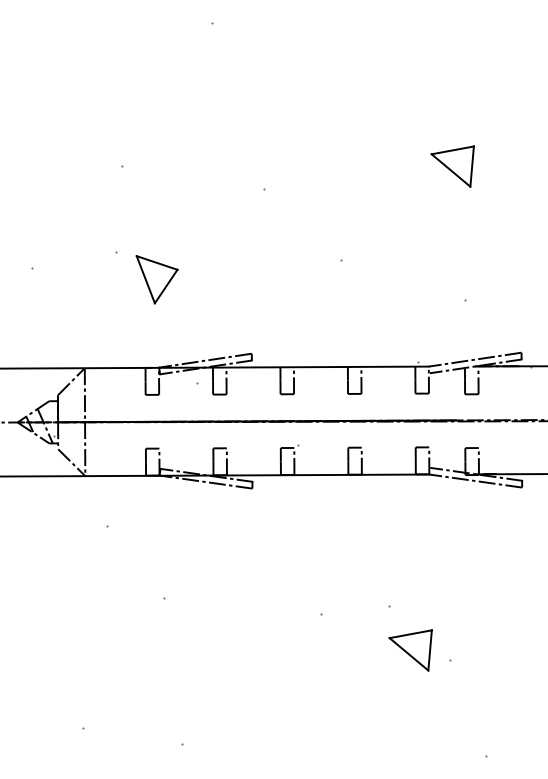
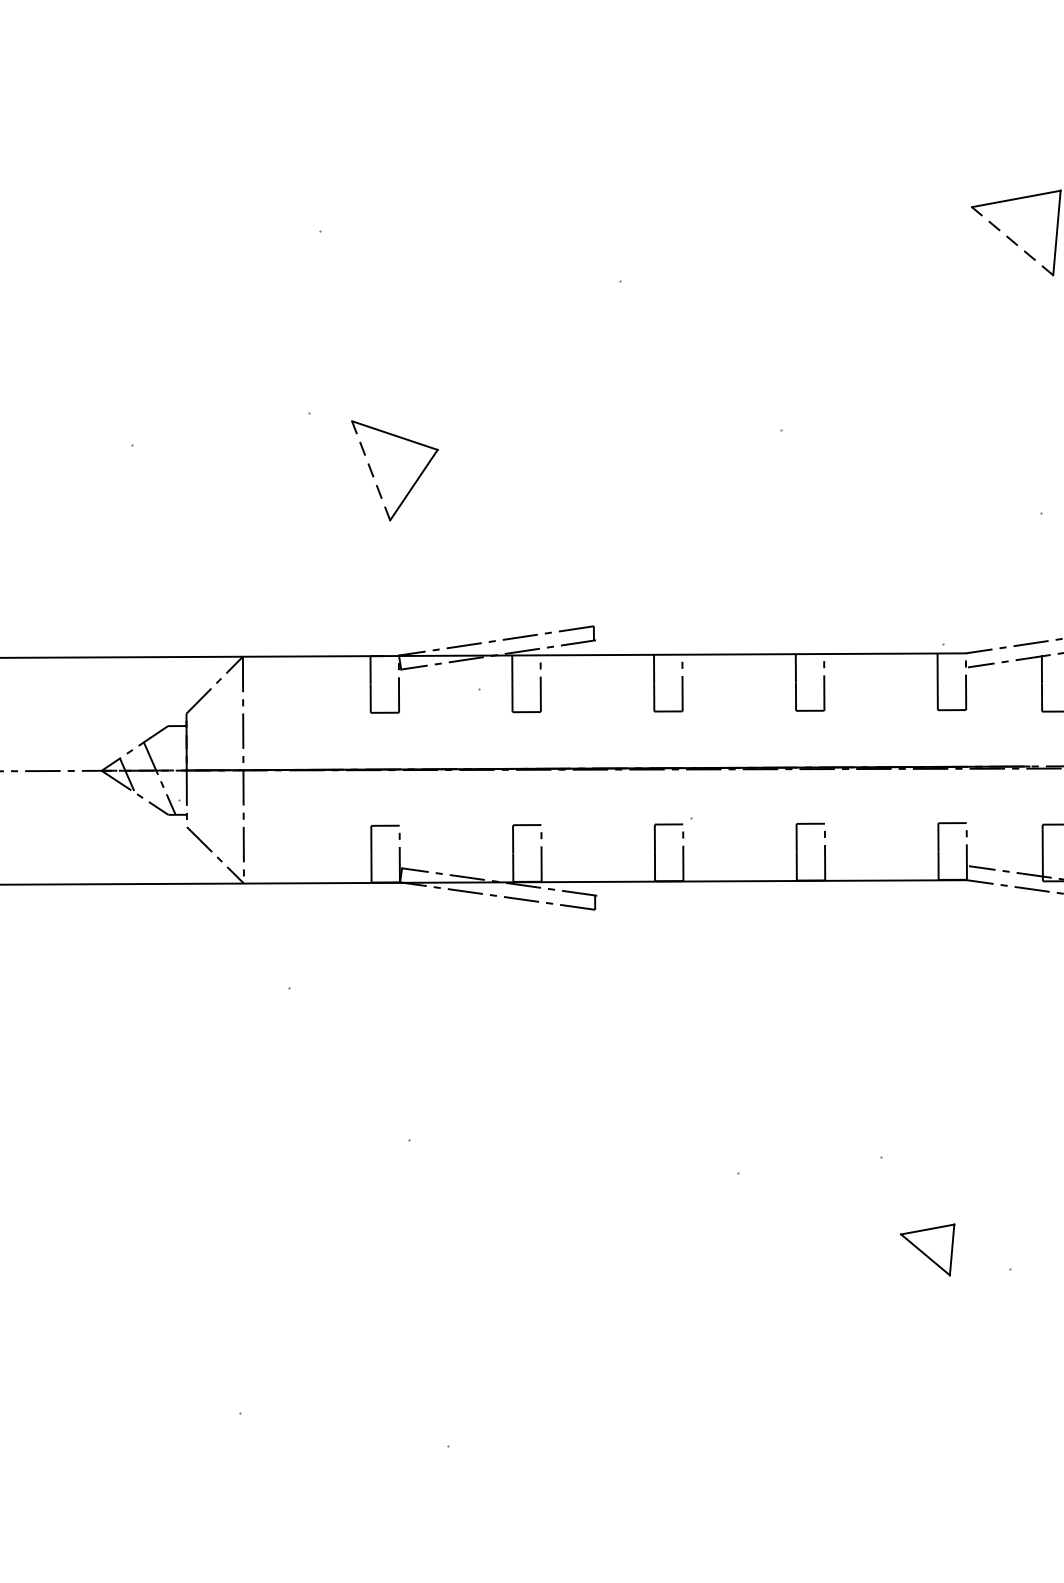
line: (450, 170) -> (1011, 241), solid -> dashed
line: (145, 279) -> (370, 470), solid -> dashed
part: (410, 650) -> (927, 1250), size x0.6

